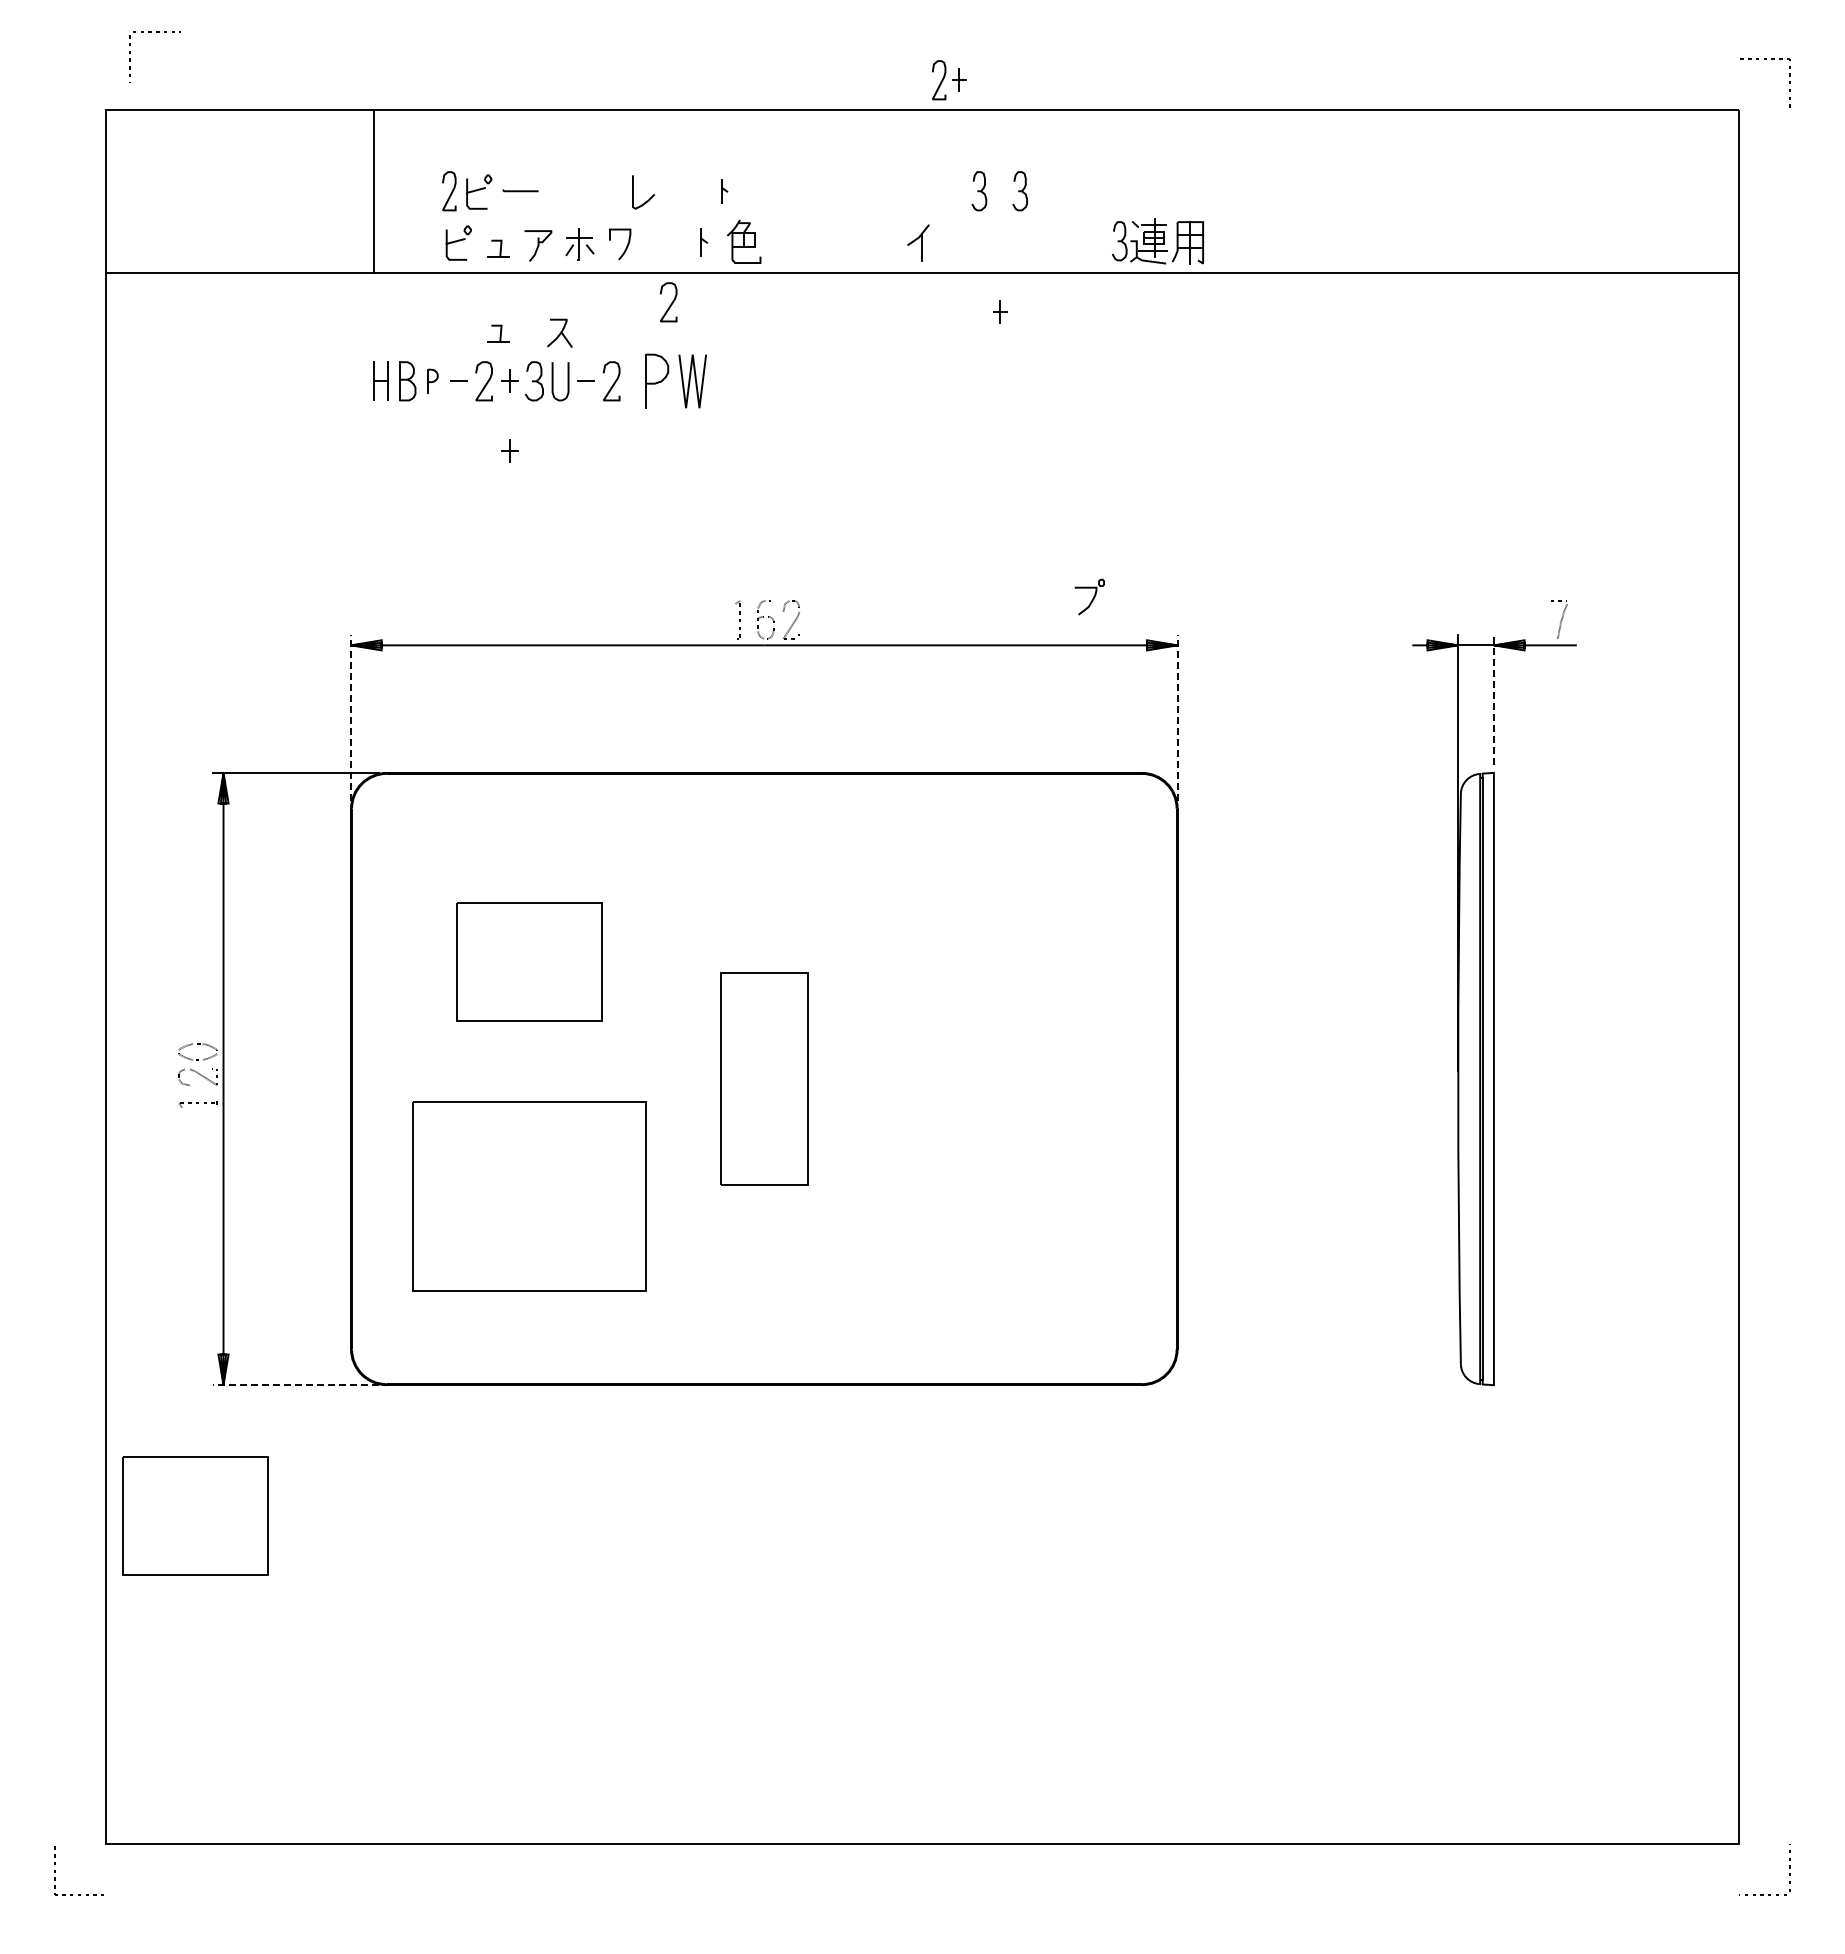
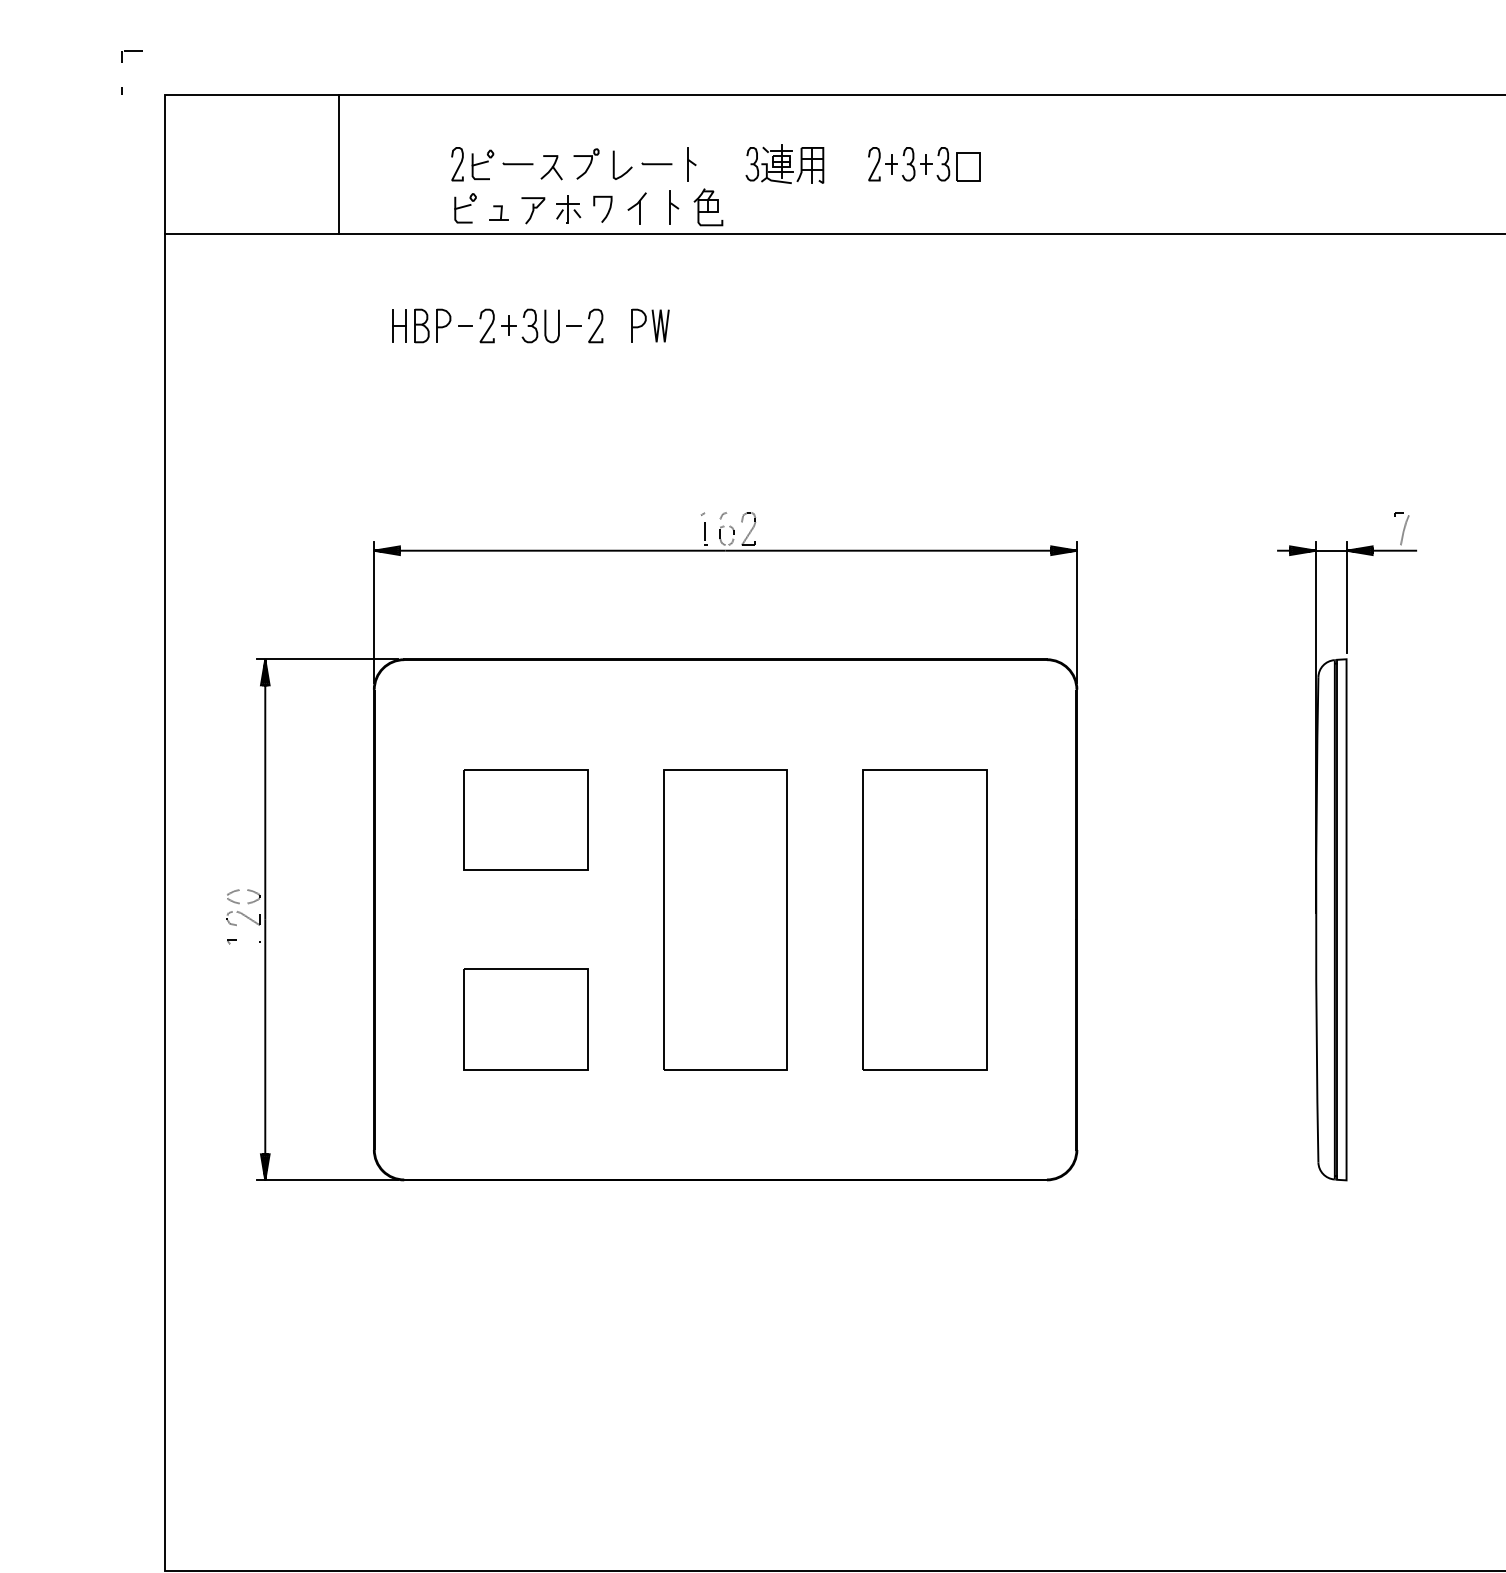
line: (156, 32) -> (144, 52), moved
part: (948, 80) -> (882, 164), moved
line: (374, 190) -> (339, 163), moved
line: (683, 190) -> (656, 163), added
part: (724, 190) -> (691, 163), size x1.67
part: (1049, 194) -> (968, 166), added
part: (703, 241) -> (673, 206), size x1.43
part: (1157, 241) -> (784, 164), moved
part: (918, 242) -> (637, 207), moved
curve: (670, 304) -> (645, 260), removed
part: (1000, 311) -> (926, 163), moved
part: (559, 332) -> (551, 166), moved
part: (498, 333) -> (499, 285), removed
part: (432, 380) -> (443, 325), size x1.67
part: (676, 380) -> (650, 325), size x0.71
part: (509, 450) -> (508, 384), removed
part: (1089, 596) -> (586, 163), moved
line: (1493, 699) -> (1346, 596), dashed -> solid
line: (351, 718) -> (374, 612), dashed -> solid
line: (1177, 718) -> (1077, 612), dashed -> solid
part: (764, 1079) -> (725, 920), size x1.67
part: (998, 1079) -> (924, 920), added
part: (529, 1196) -> (525, 1019), size x0.62
line: (296, 1385) -> (327, 1180), dashed -> solid
part: (195, 1515) -> (241, 1291), removed

